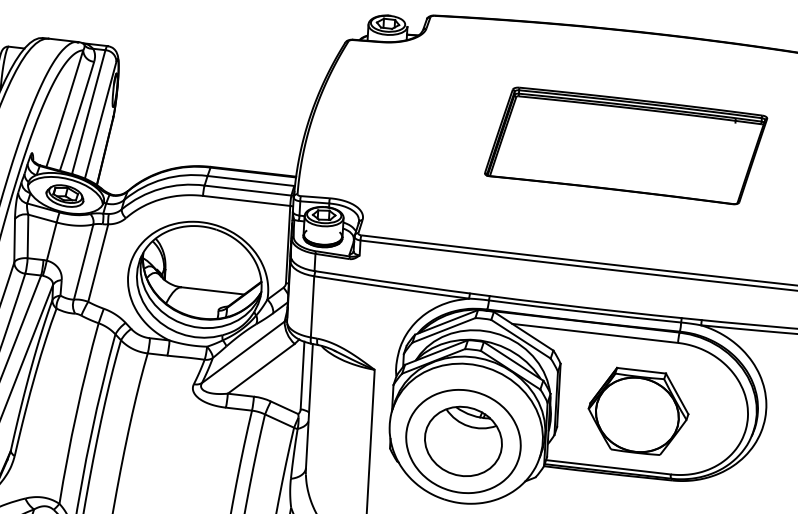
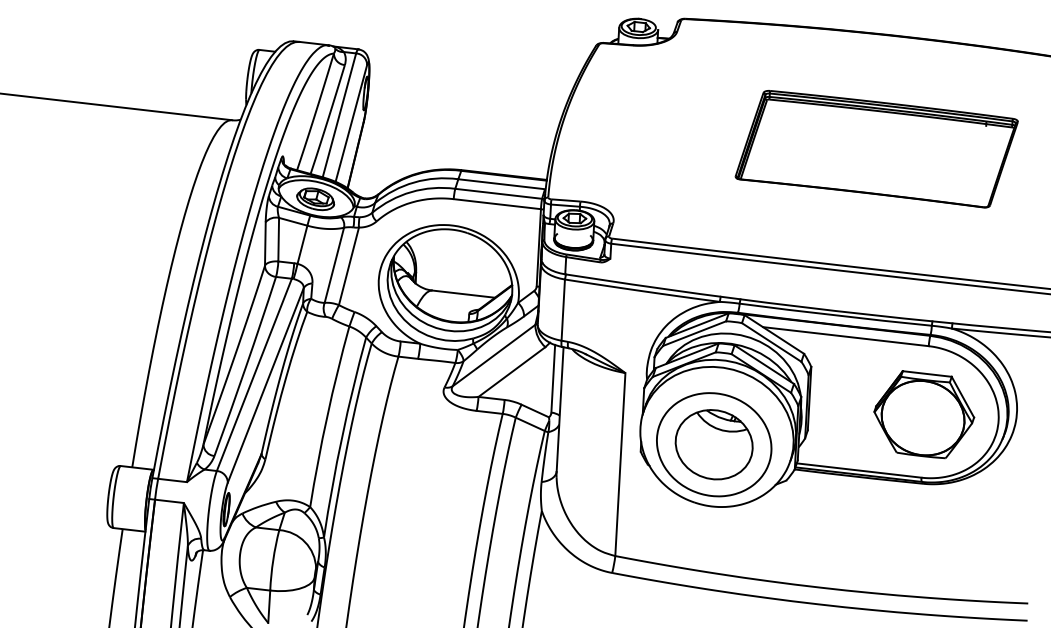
part: (638, 411) -> (924, 414), moved

